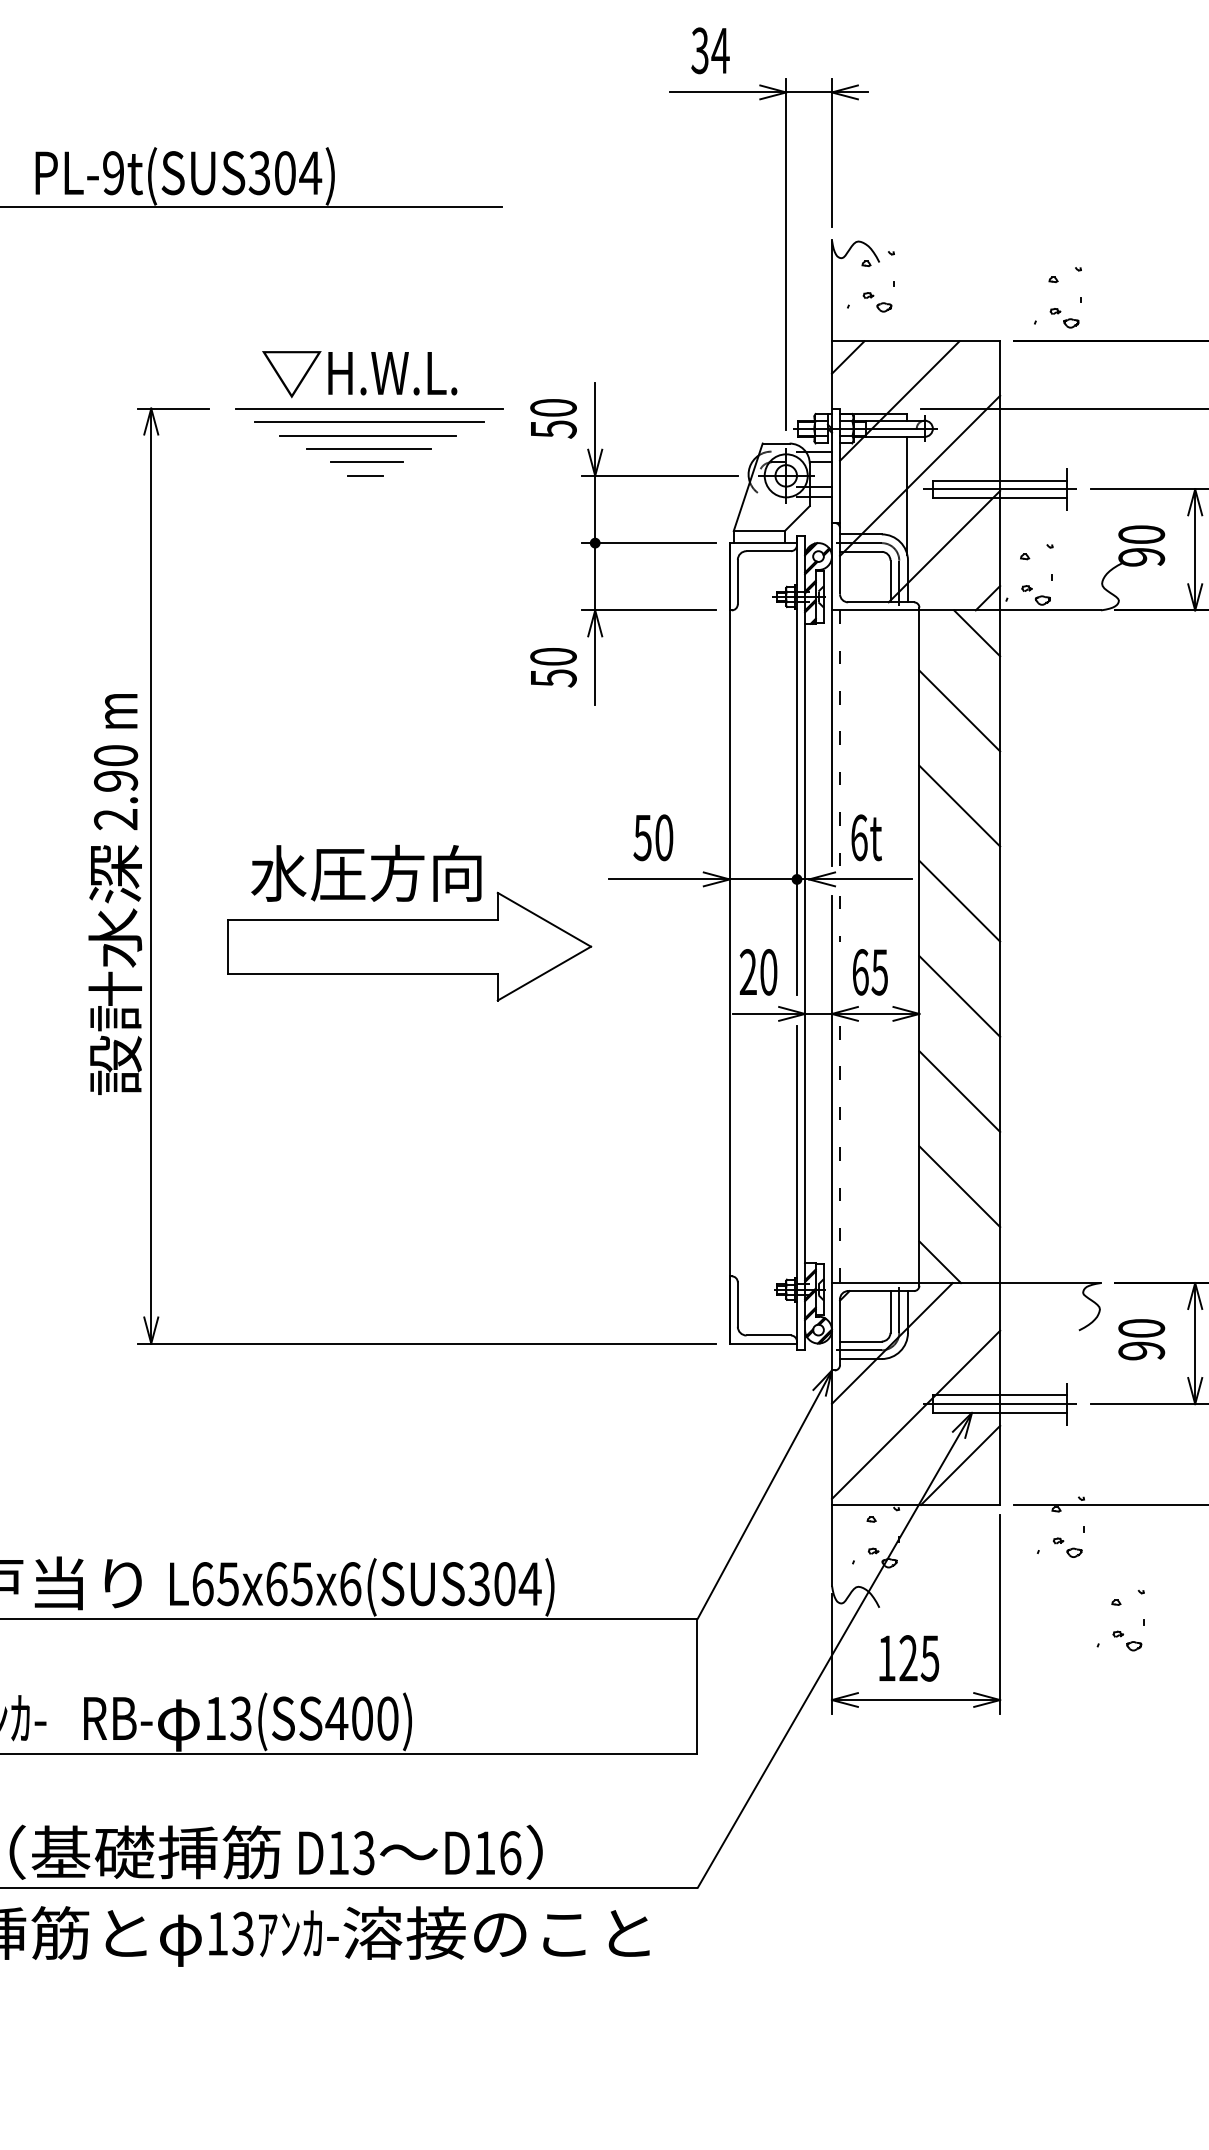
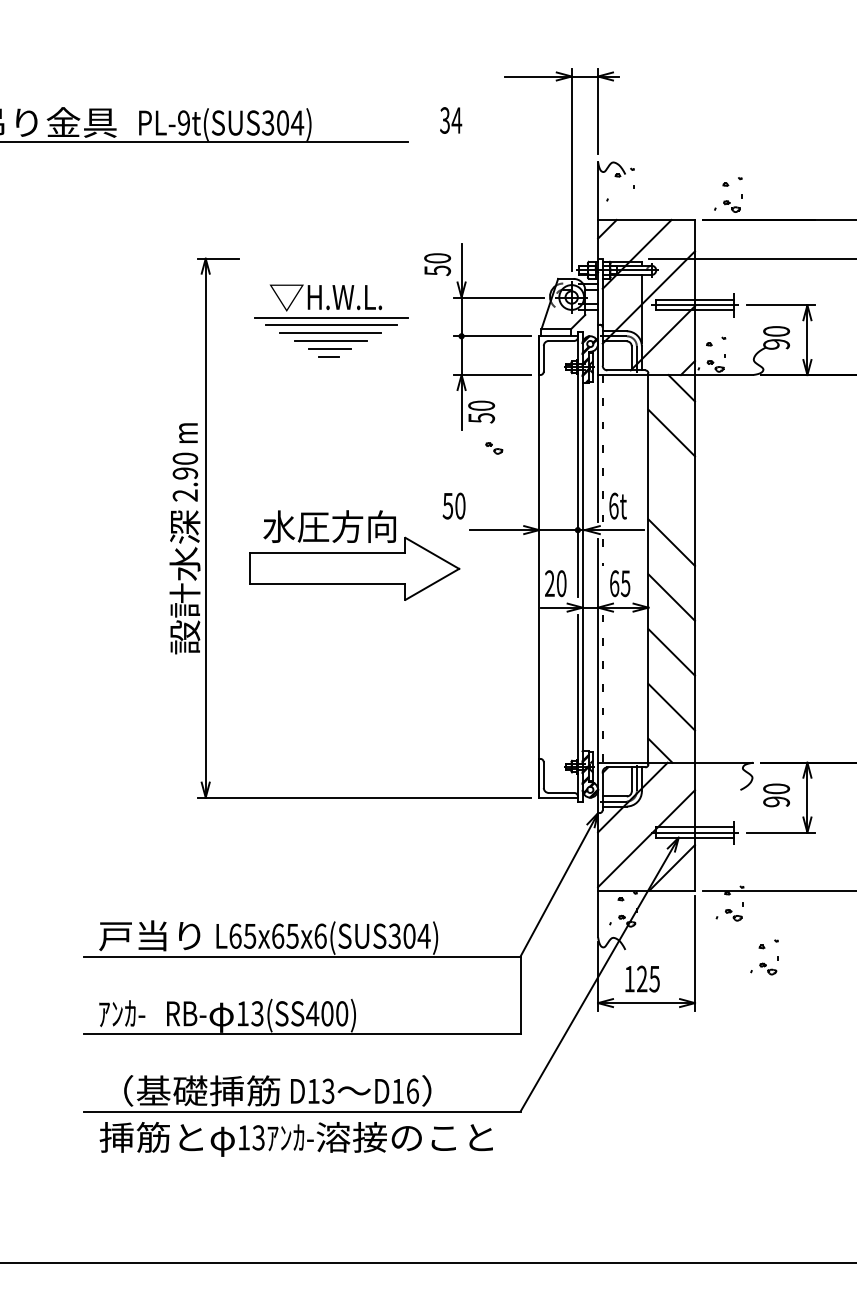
text: (711, 50) -> (451, 120), moved
part: (877, 302) -> (494, 448), moved
part: (369, 413) -> (331, 320), moved
text: (553, 666) -> (481, 411), moved
line: (959, 805) -> (671, 487), removed
text: (652, 836) -> (453, 505), moved

